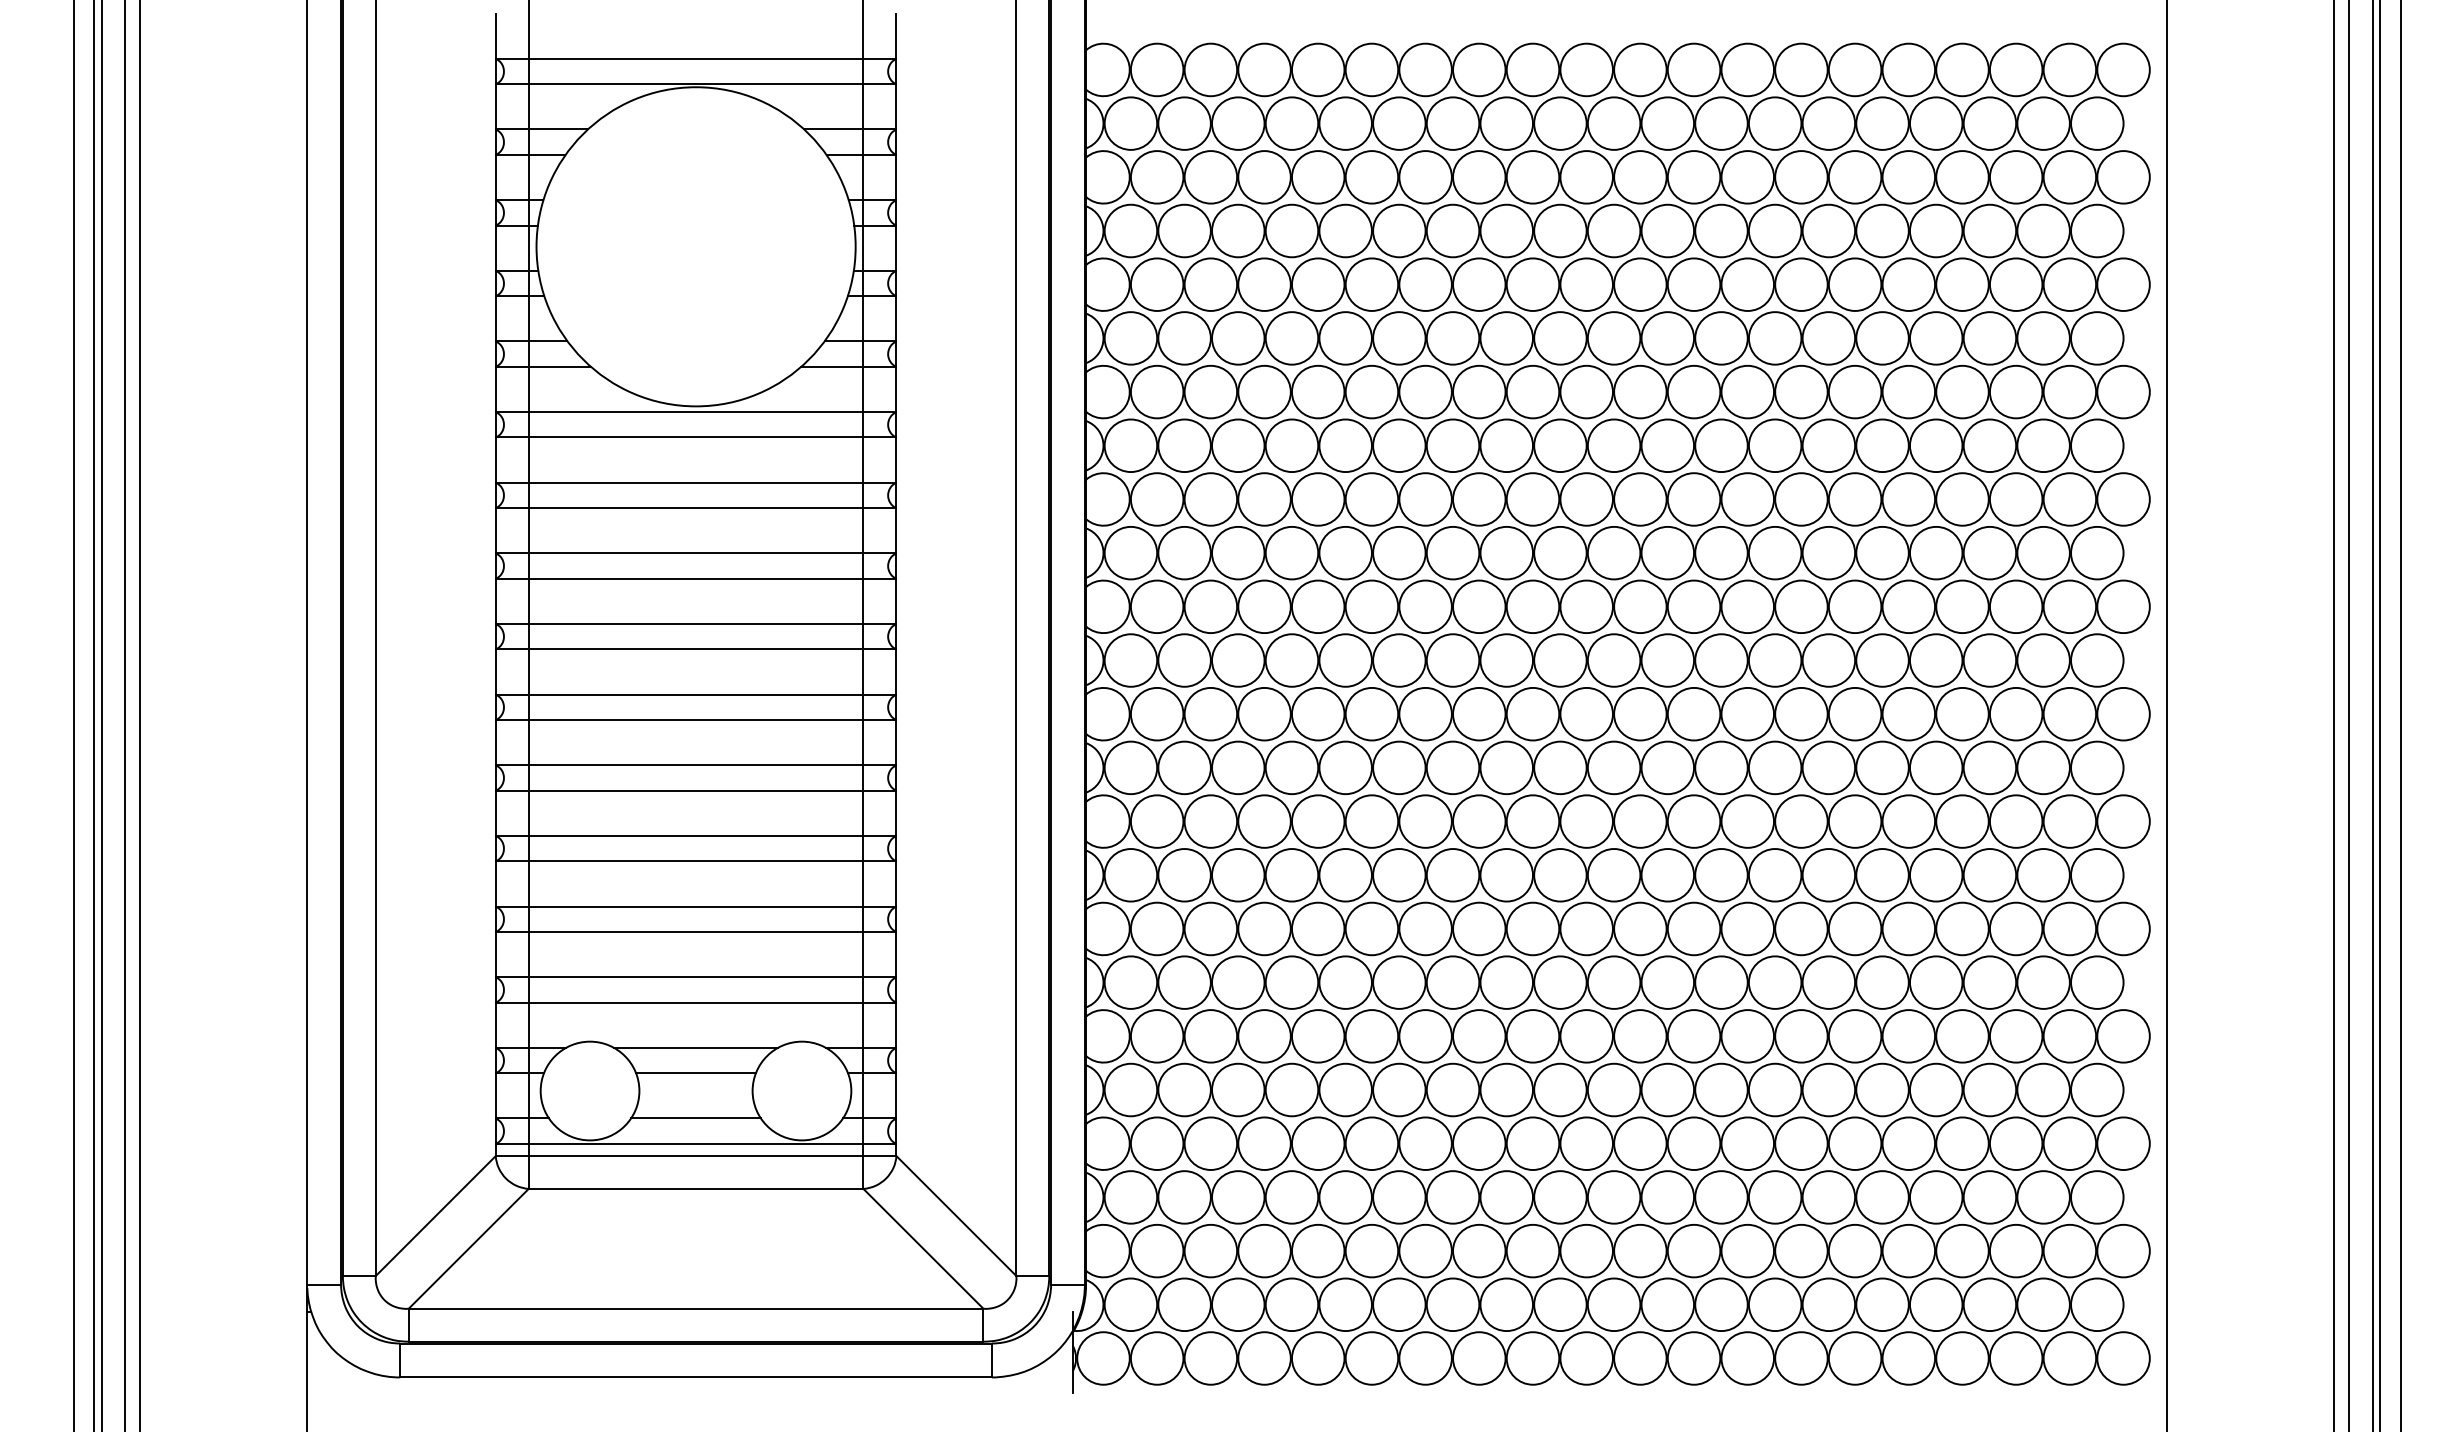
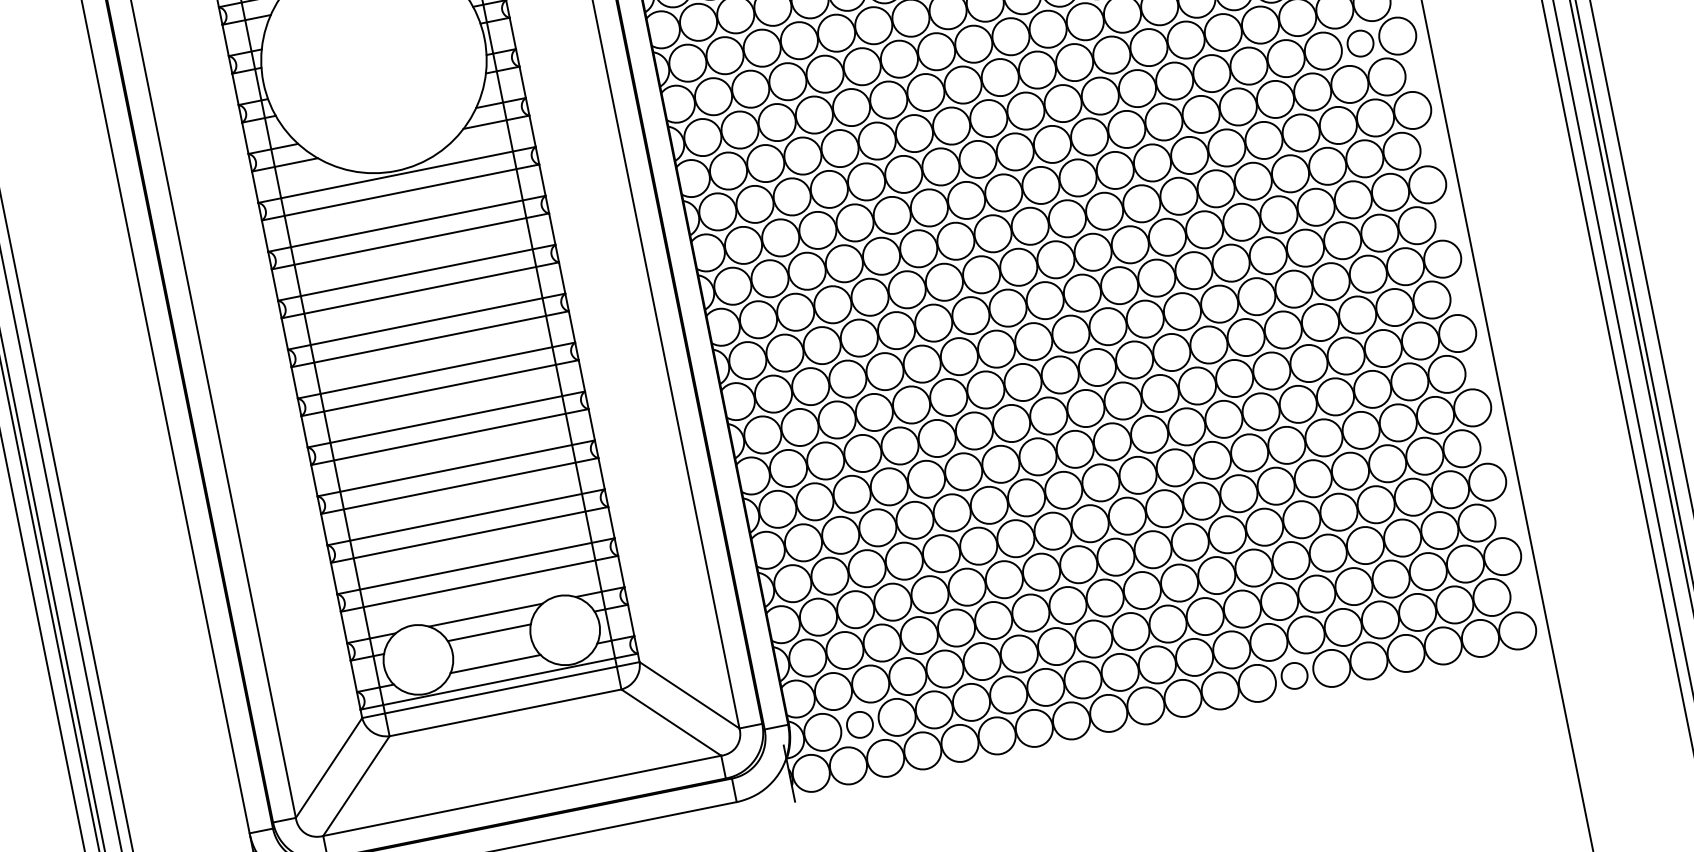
circle: (2069, 499) -> (1360, 43), size x0.7
circle: (1184, 1304) -> (859, 724), size x0.7
circle: (1801, 1358) -> (1294, 675), size x0.7

